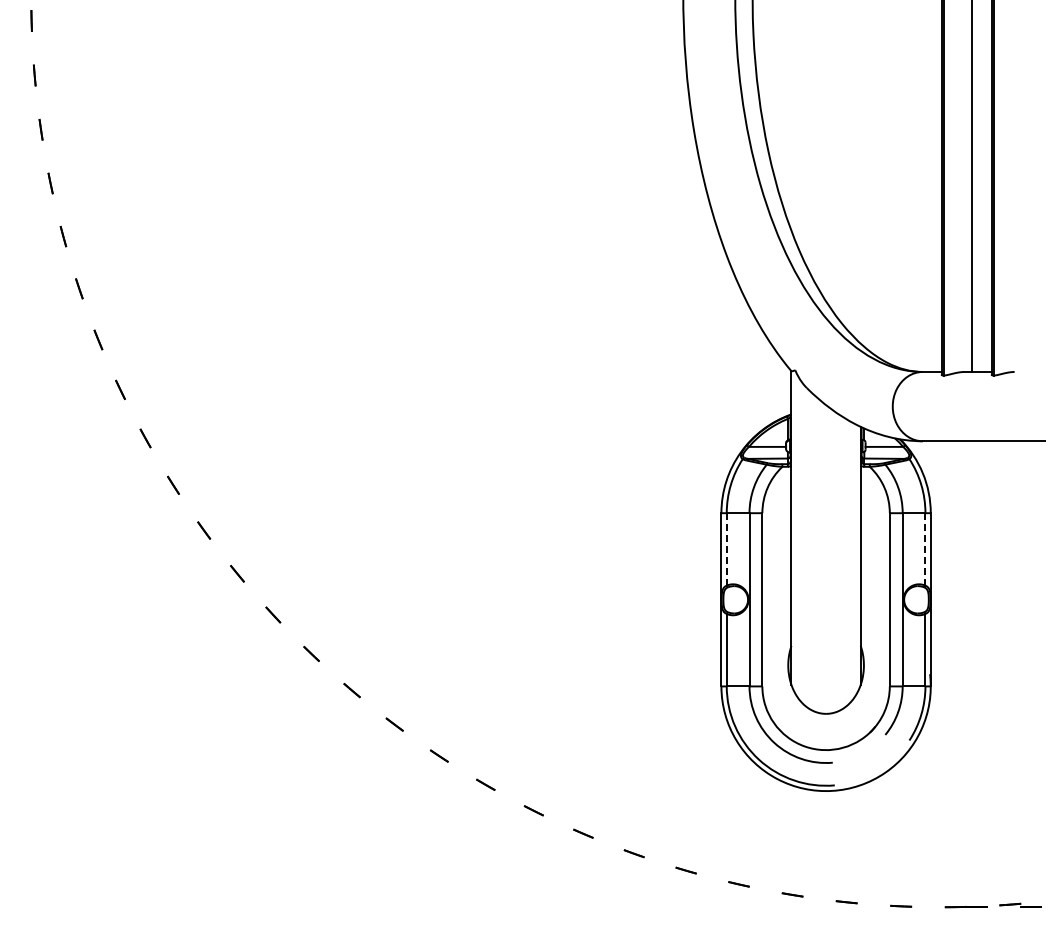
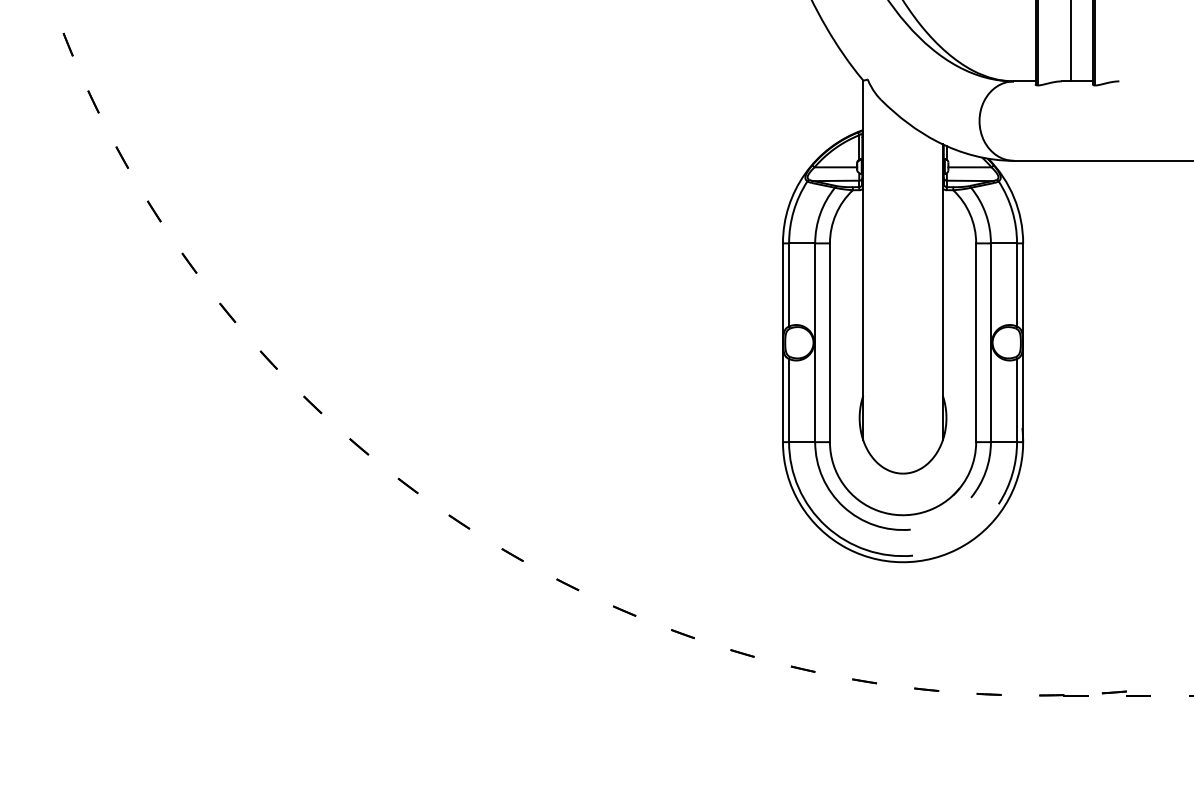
line: (925, 548) -> (1017, 283), dashed -> solid
line: (726, 549) -> (788, 285), dashed -> solid

